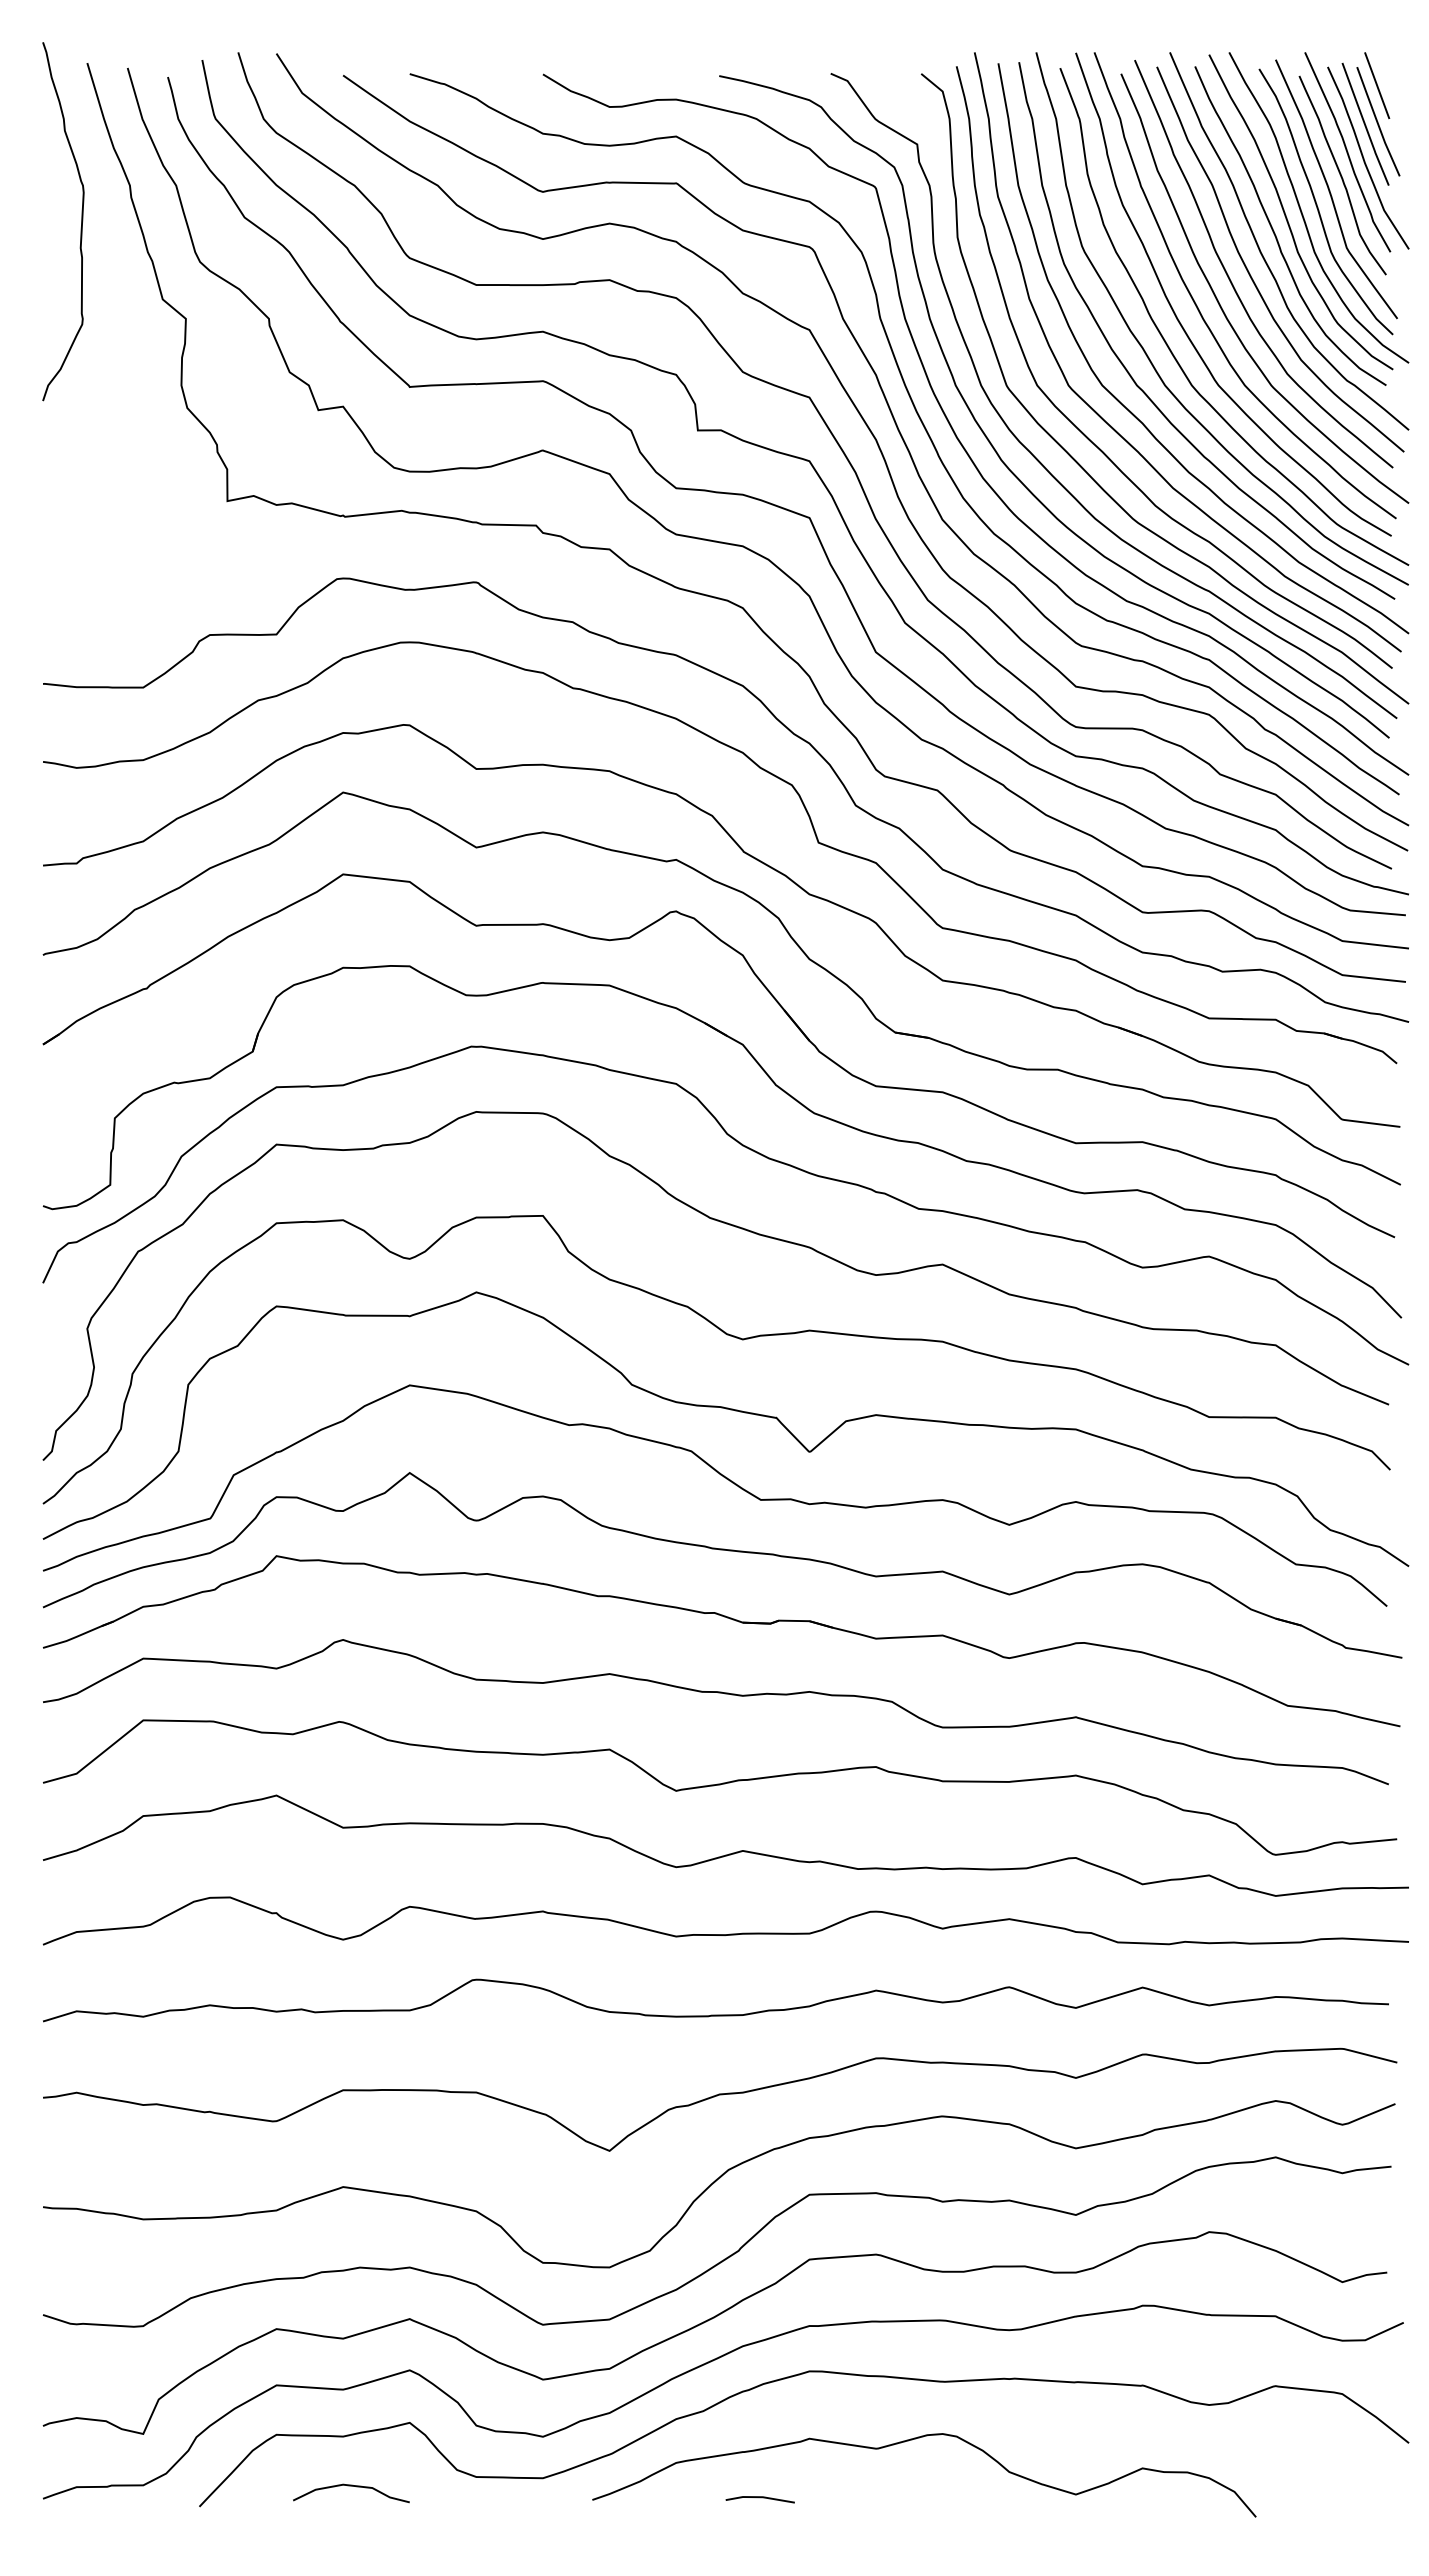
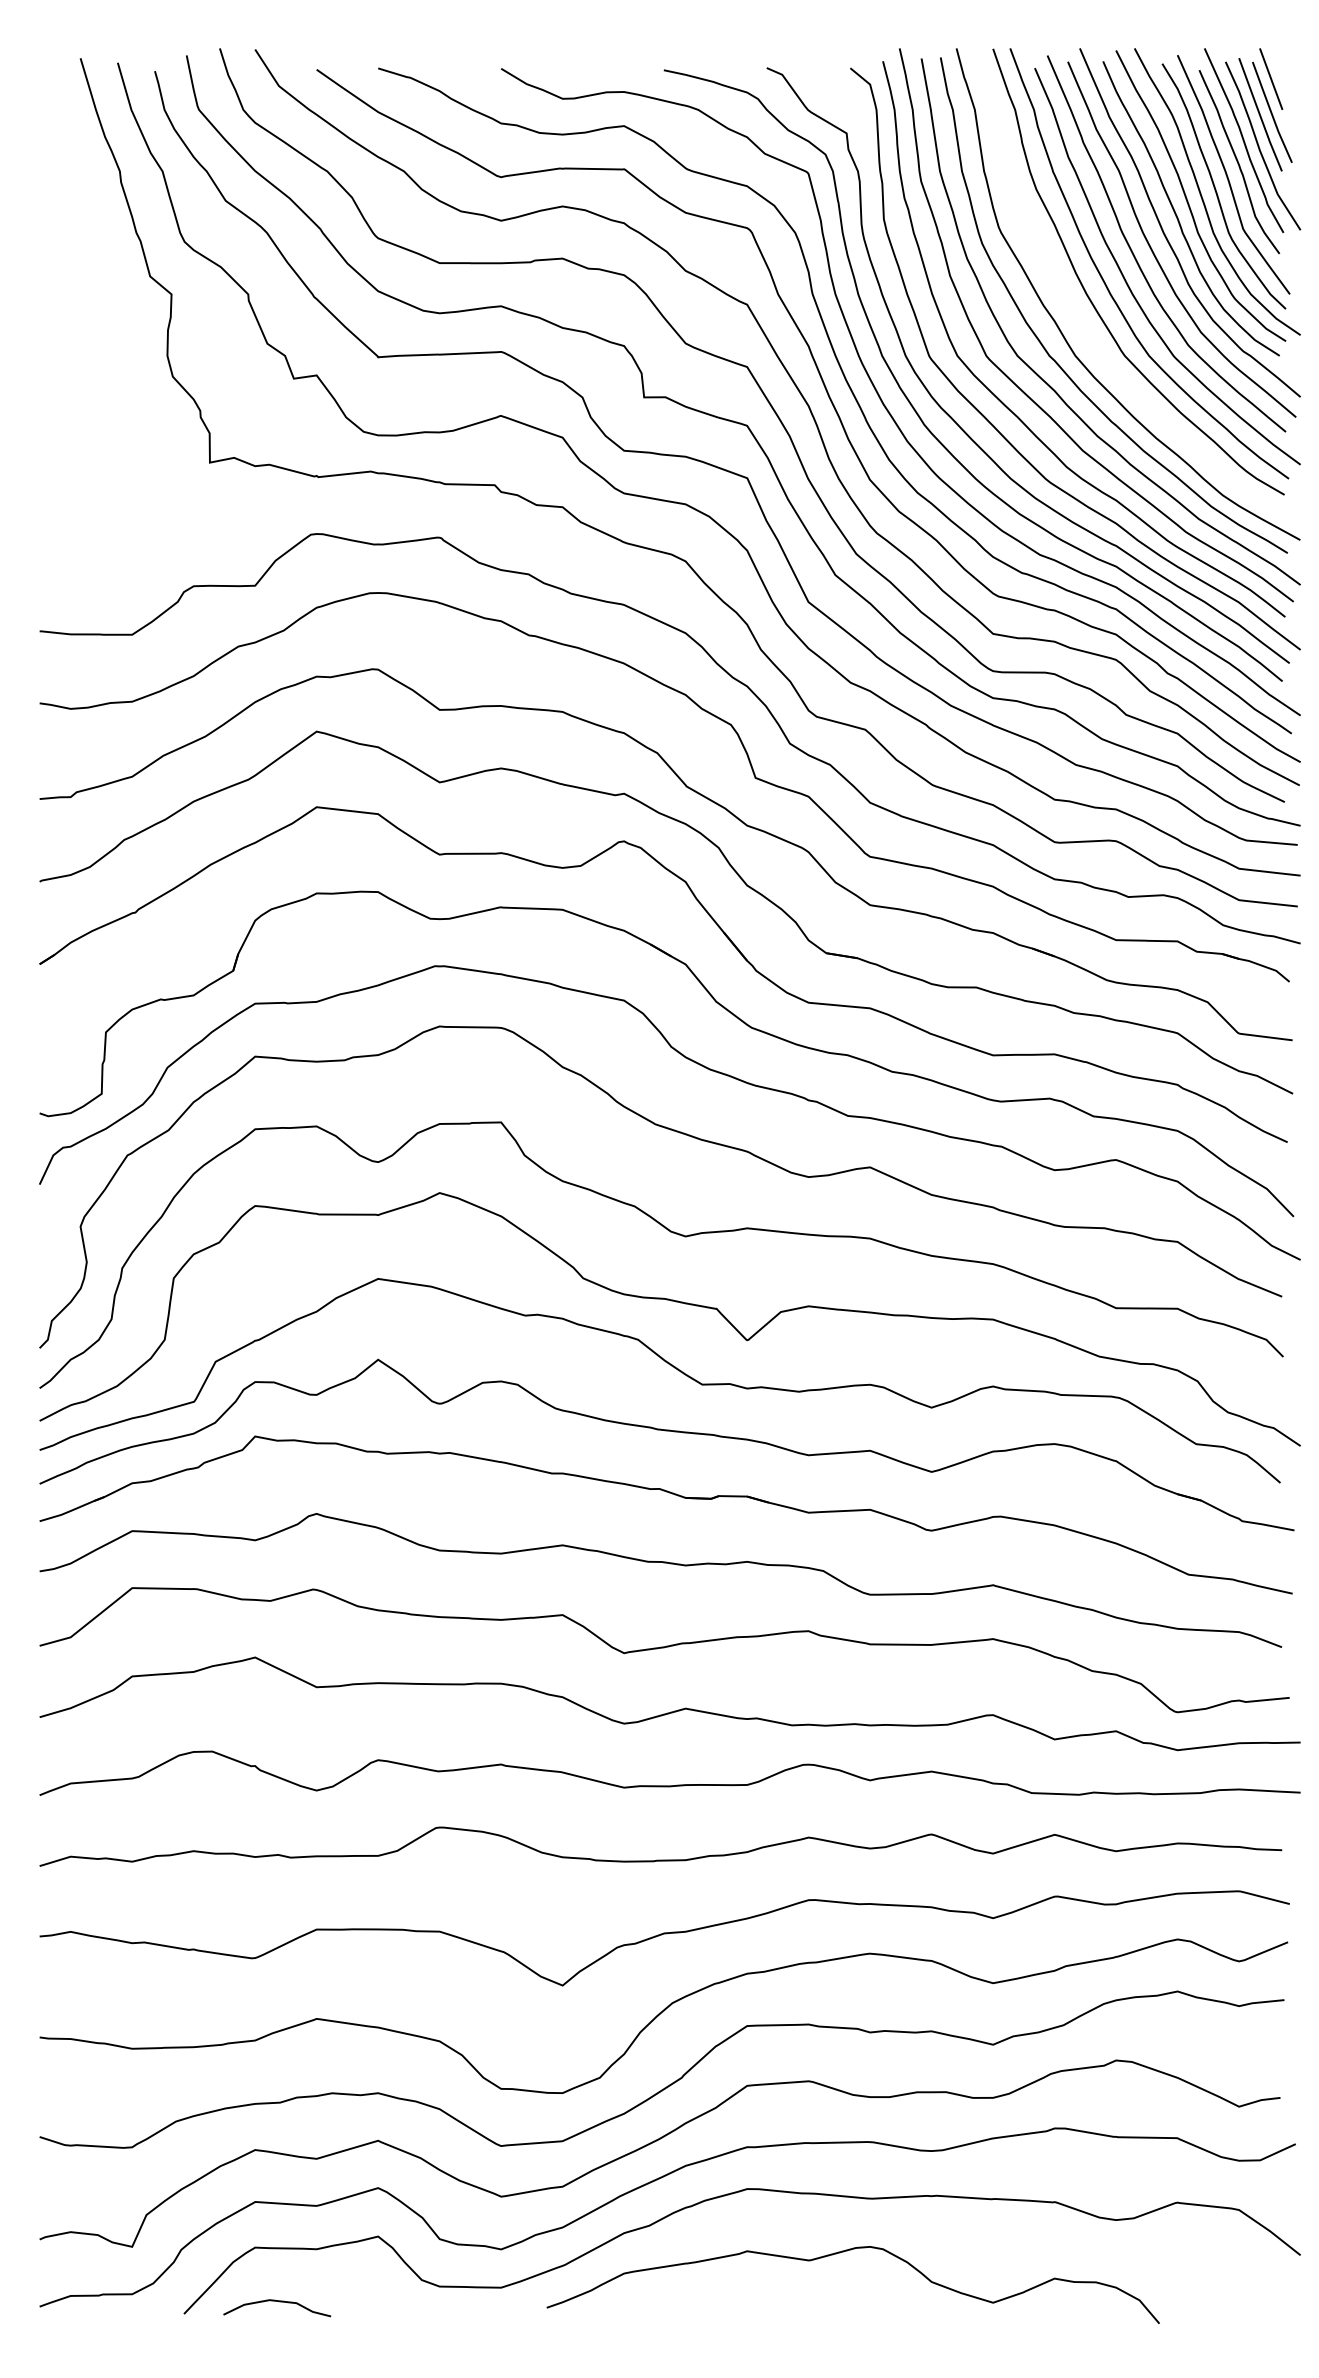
curve: (81, 221) -> (75, 204), removed
curve: (1173, 353) -> (1083, 326), removed
curve: (351, 2486) -> (277, 2301), moved
line: (759, 2498) -> (701, 2306), removed

